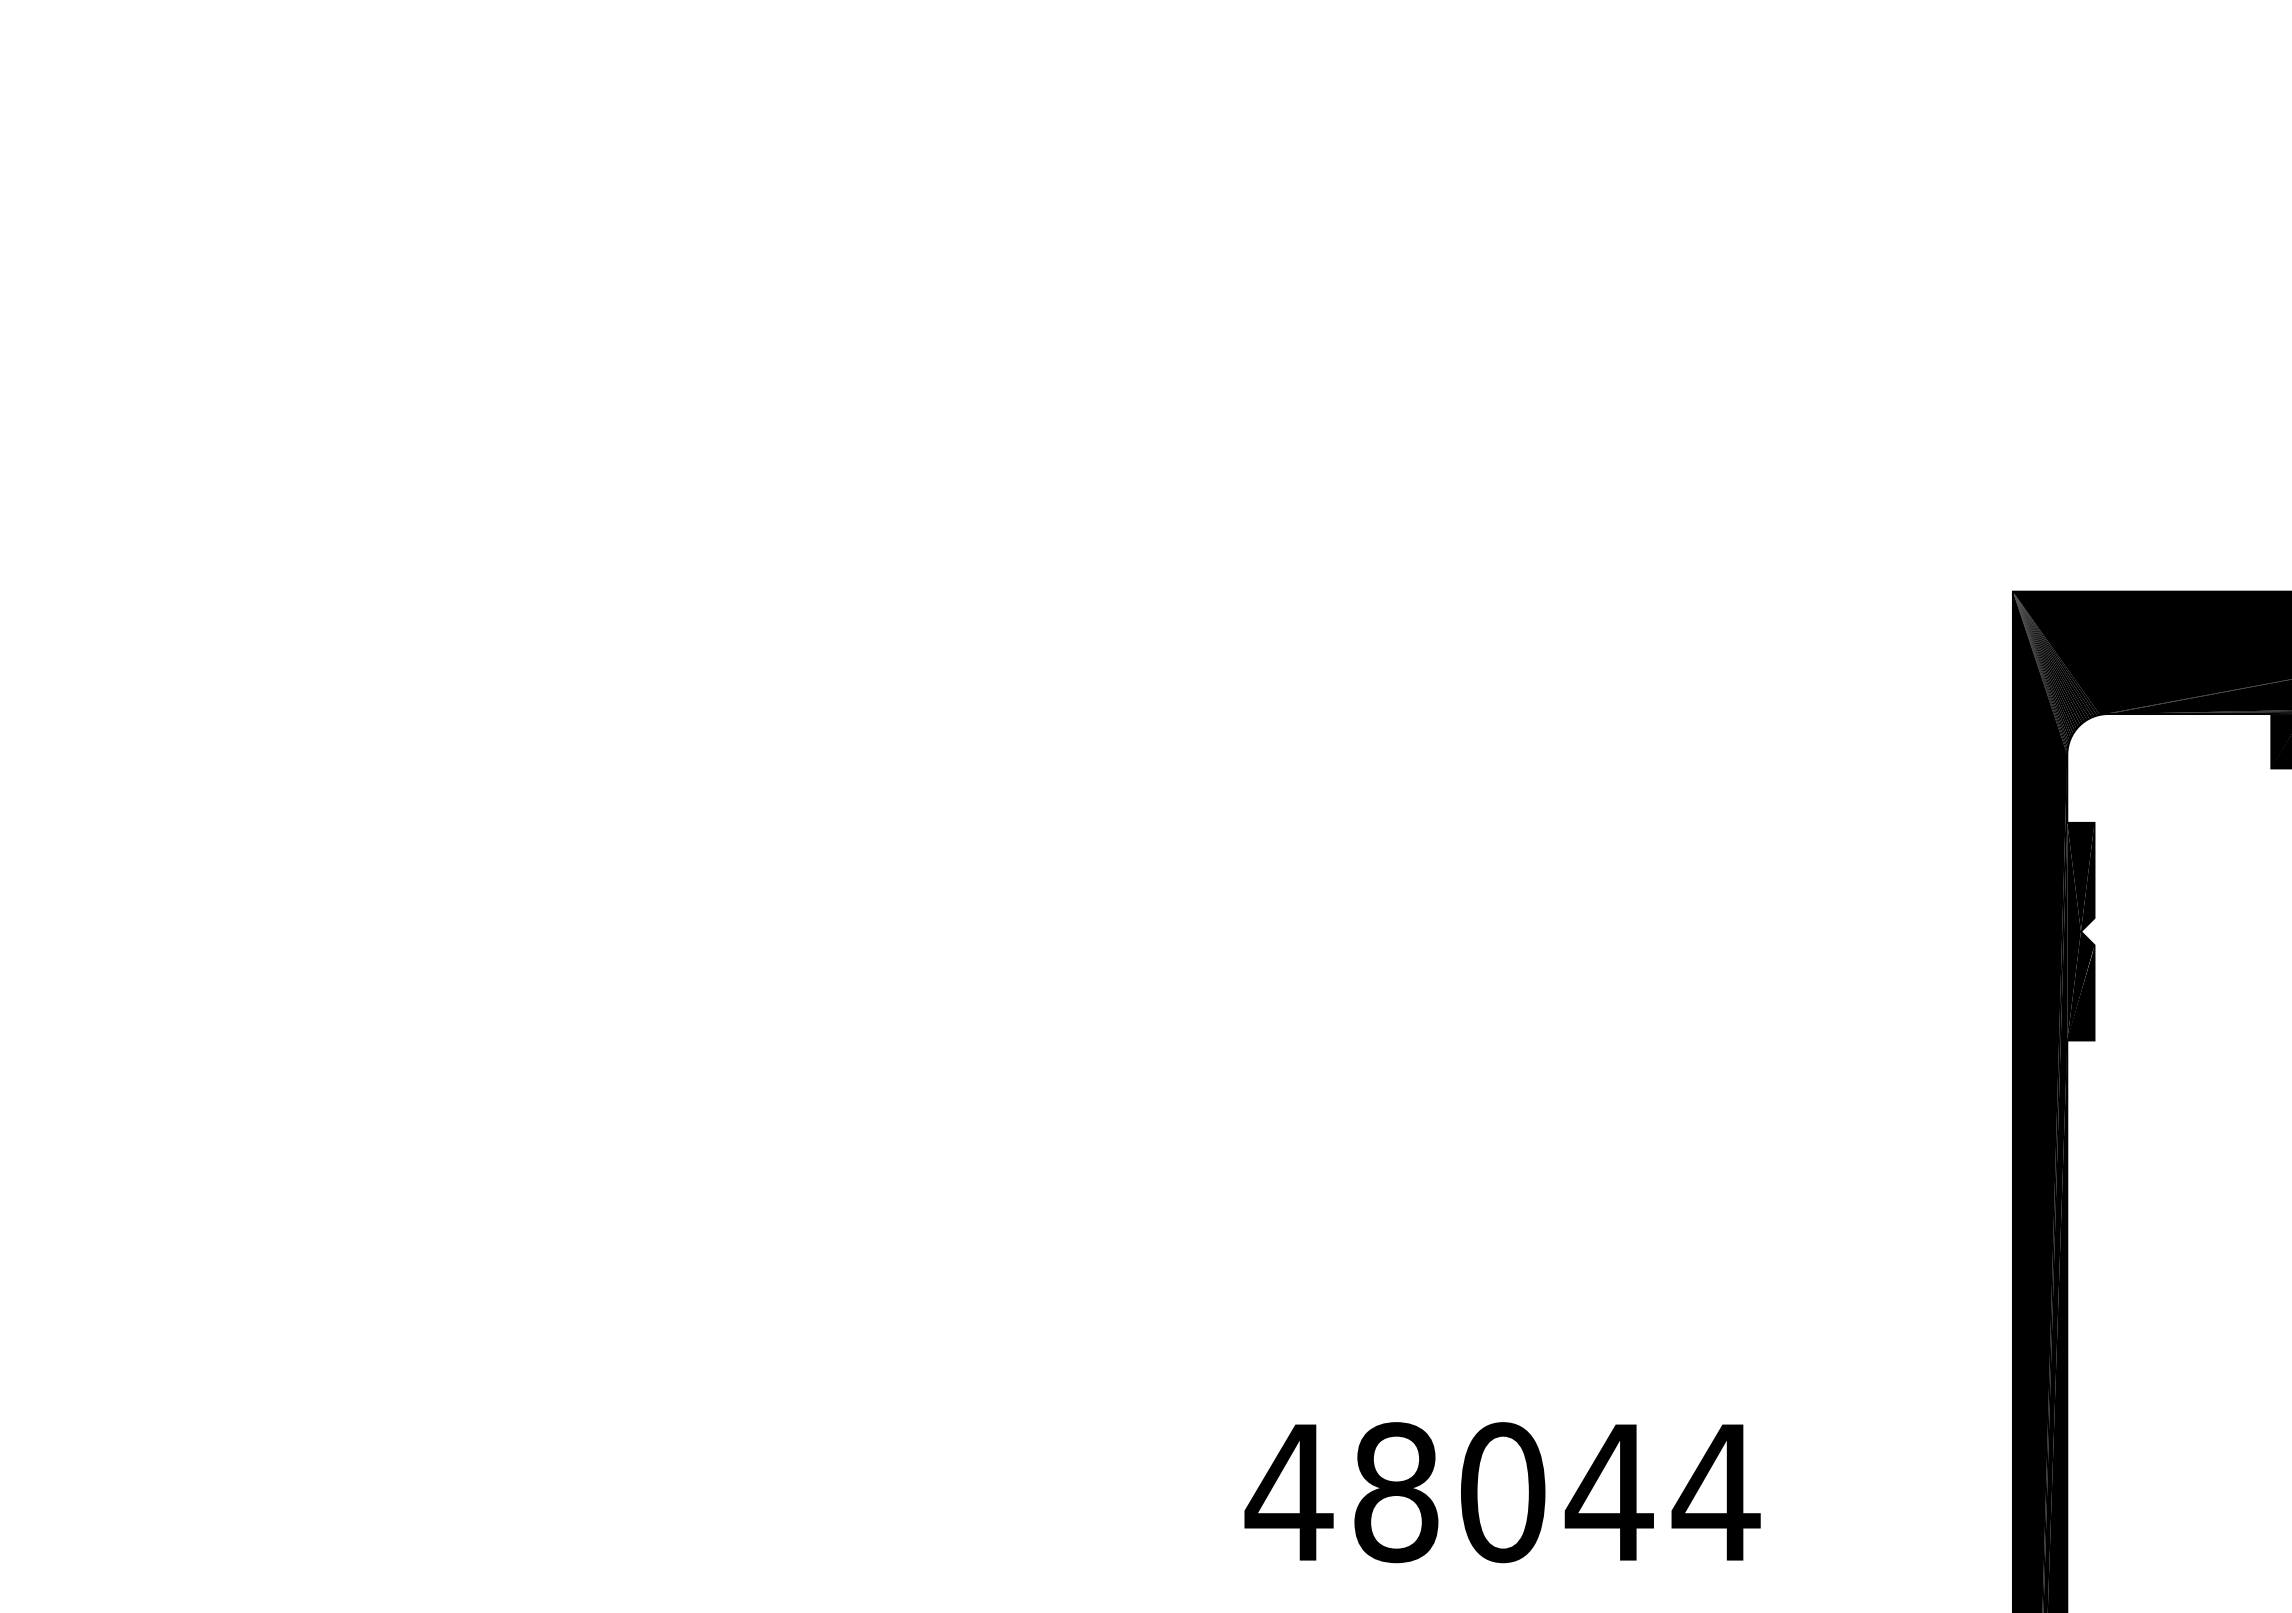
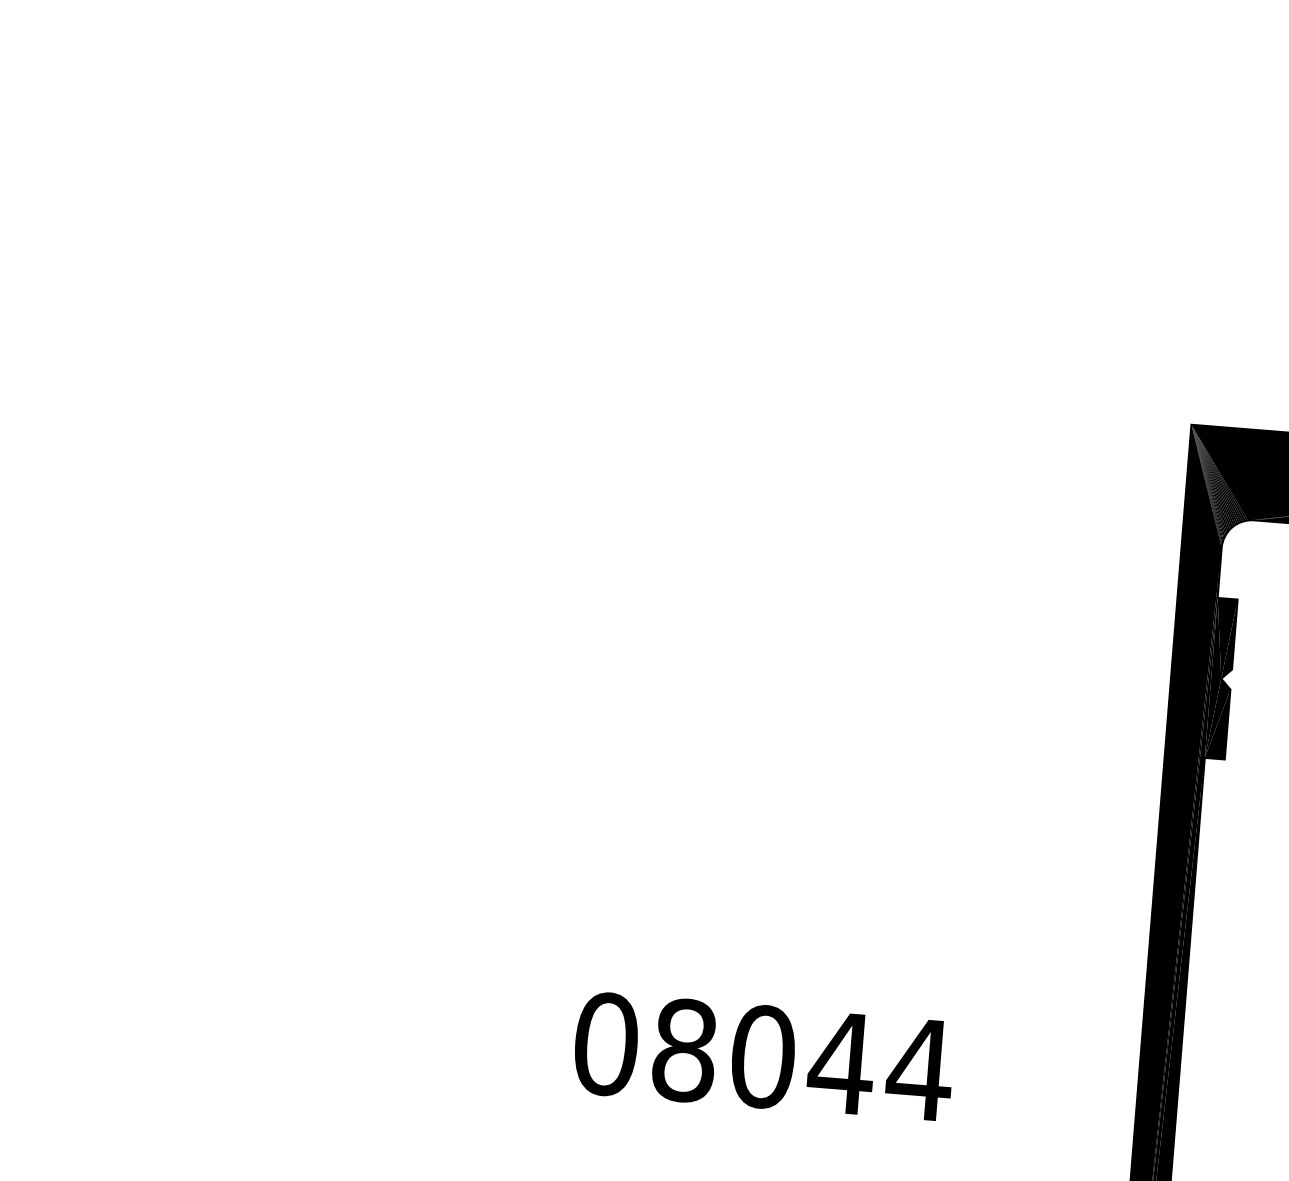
text: (1288, 1492) -> (605, 1044), 48044 -> 08044

